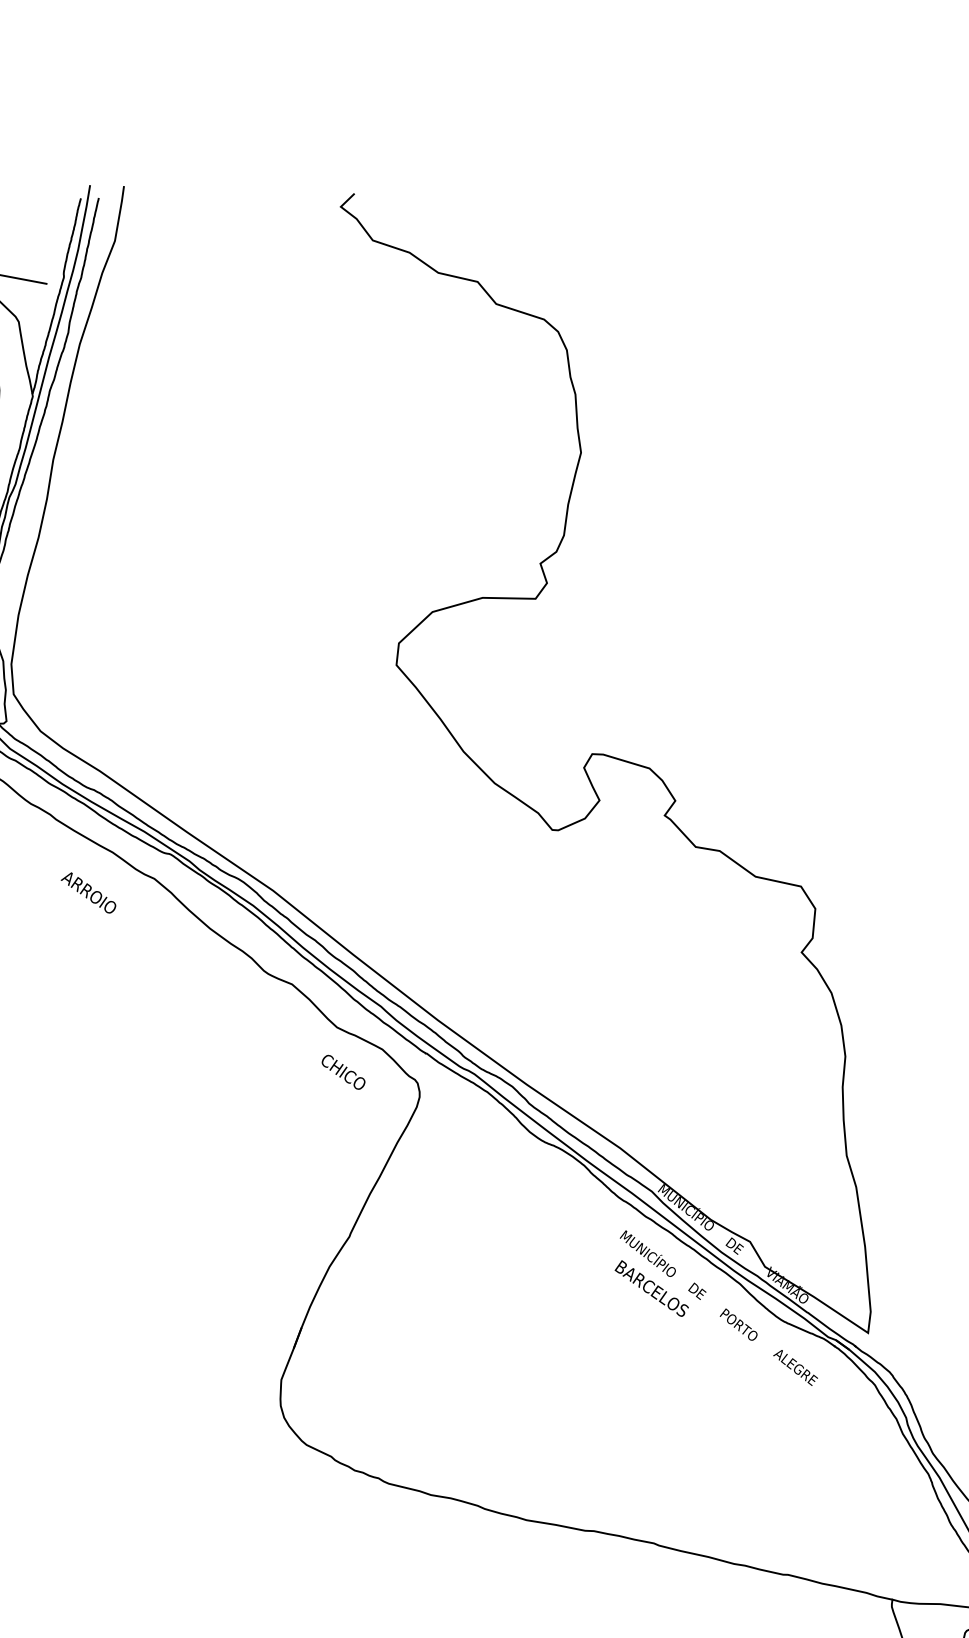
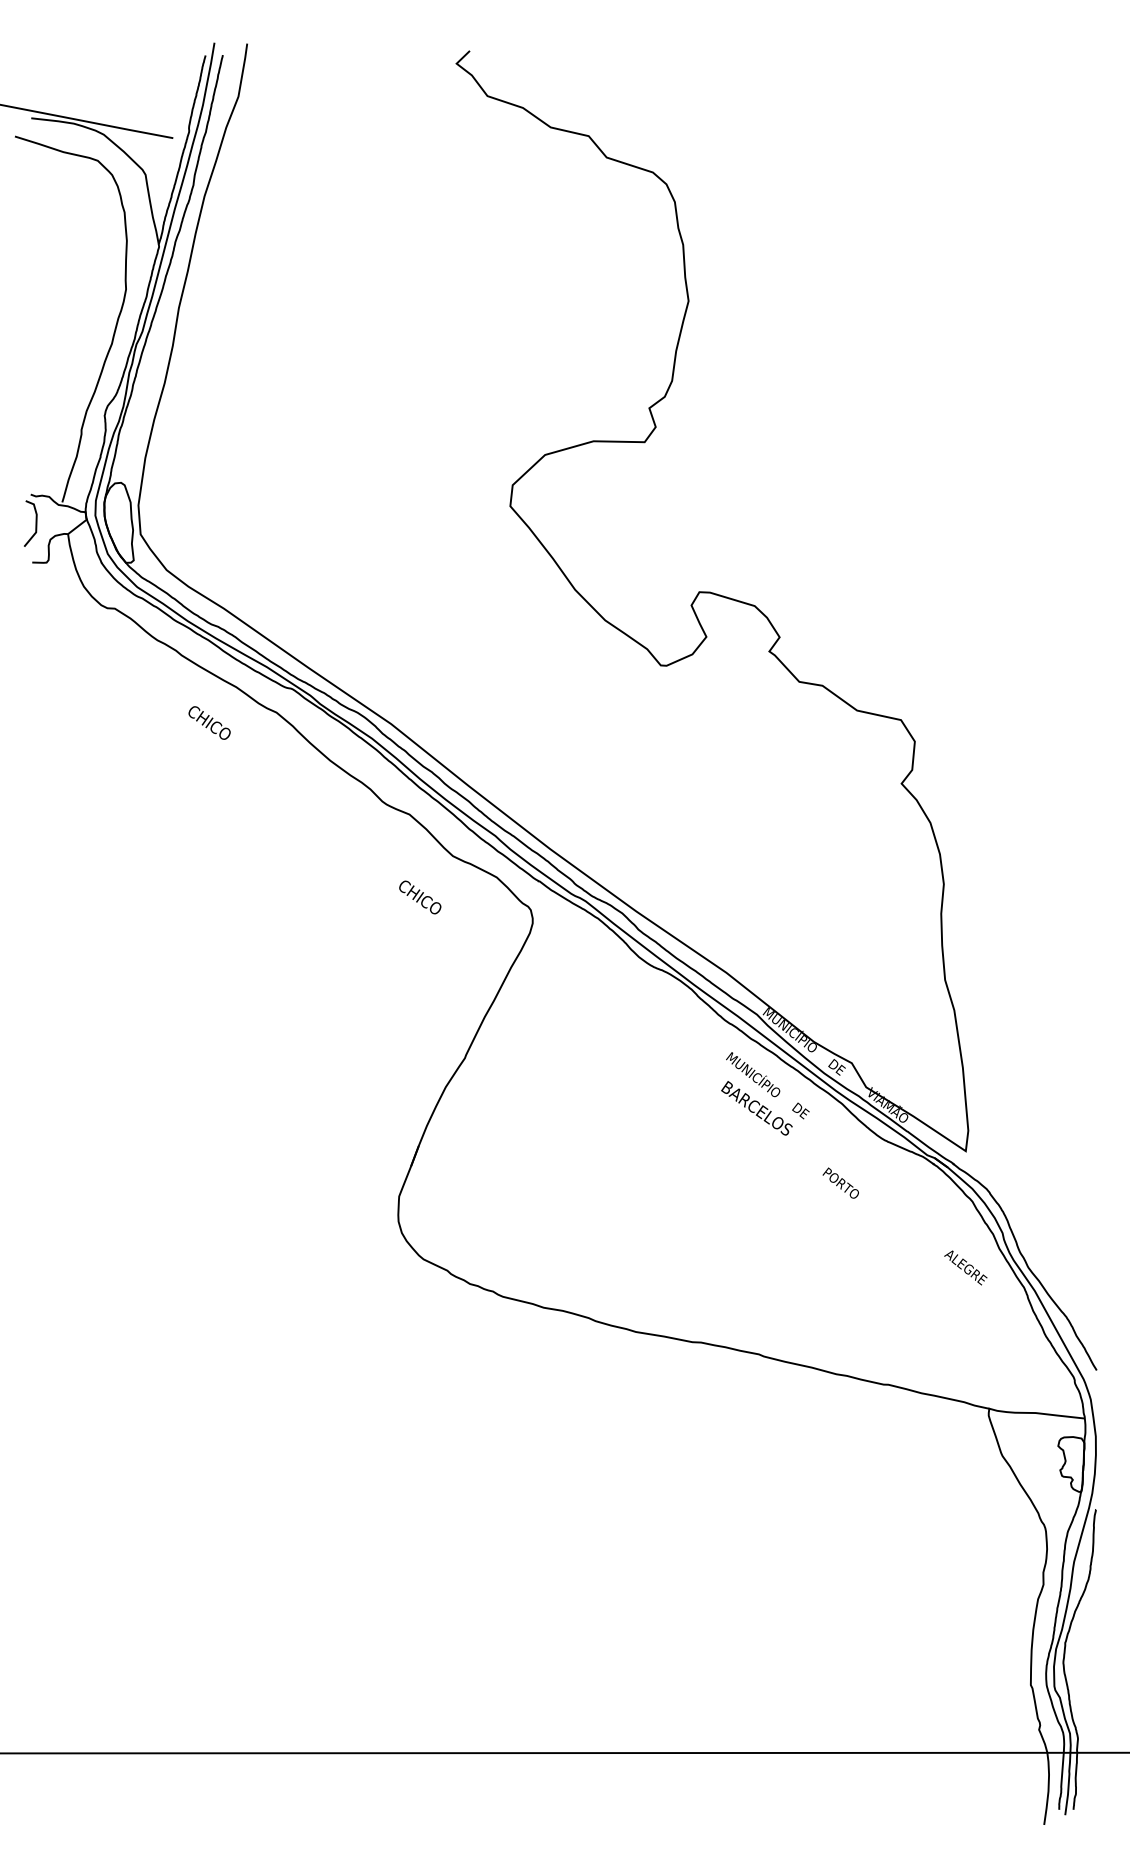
text: (88, 893) -> (212, 726), ARROIO -> CHICO
text: (343, 1072) -> (420, 897), moved
text: (738, 1323) -> (840, 1182), moved
text: (795, 1367) -> (965, 1267), moved

